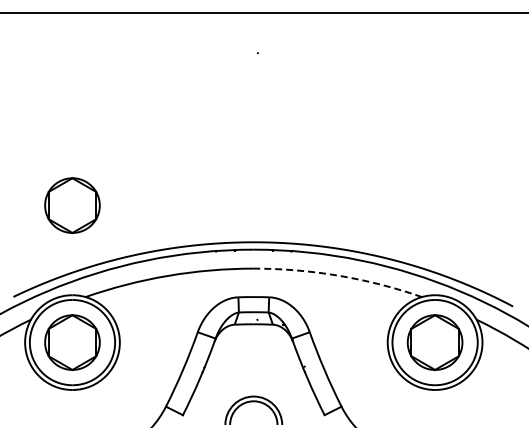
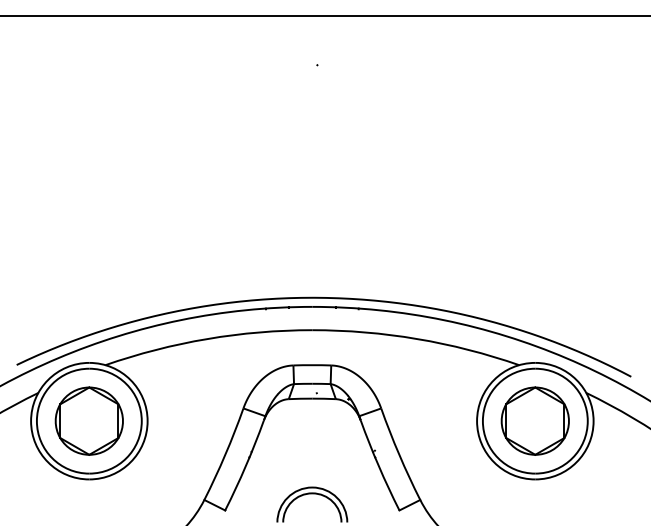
part: (72, 205) -> (89, 252), removed
arc: (339, 275) -> (417, 338), dashed -> solid

